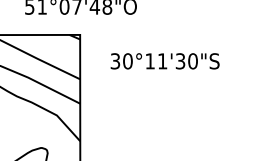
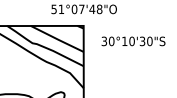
text: (161, 61) -> (131, 41), 30°11'30"S -> 30°10'30"S

